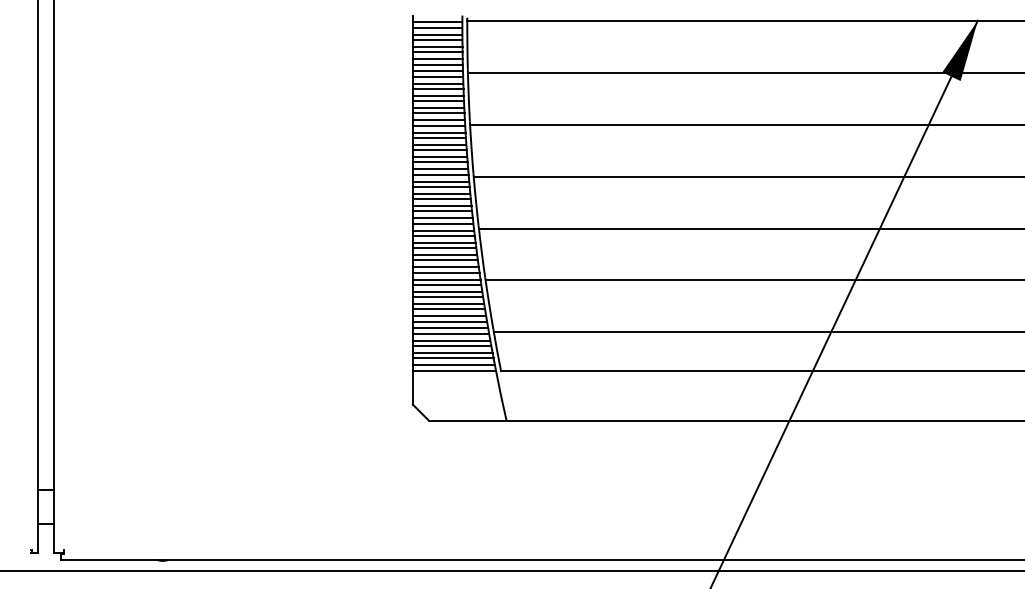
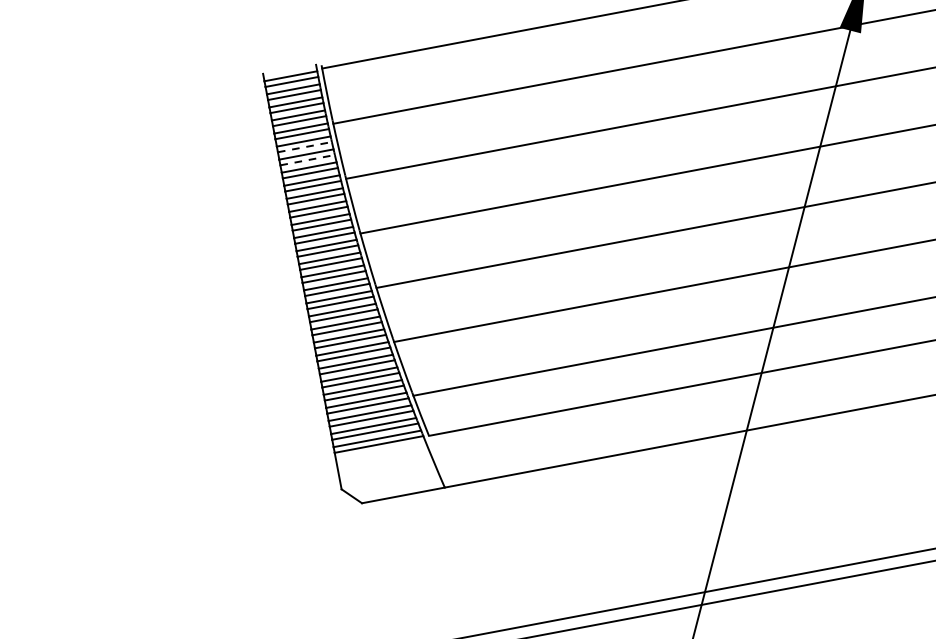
line: (438, 88) -> (305, 146), solid -> dashed
line: (438, 101) -> (307, 160), solid -> dashed

